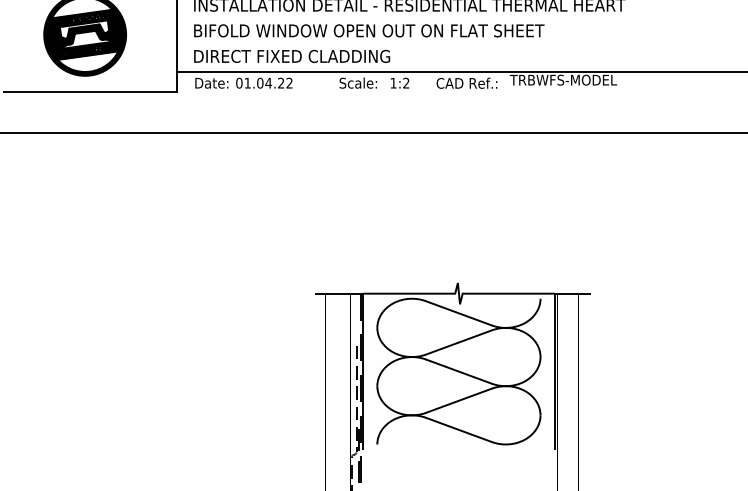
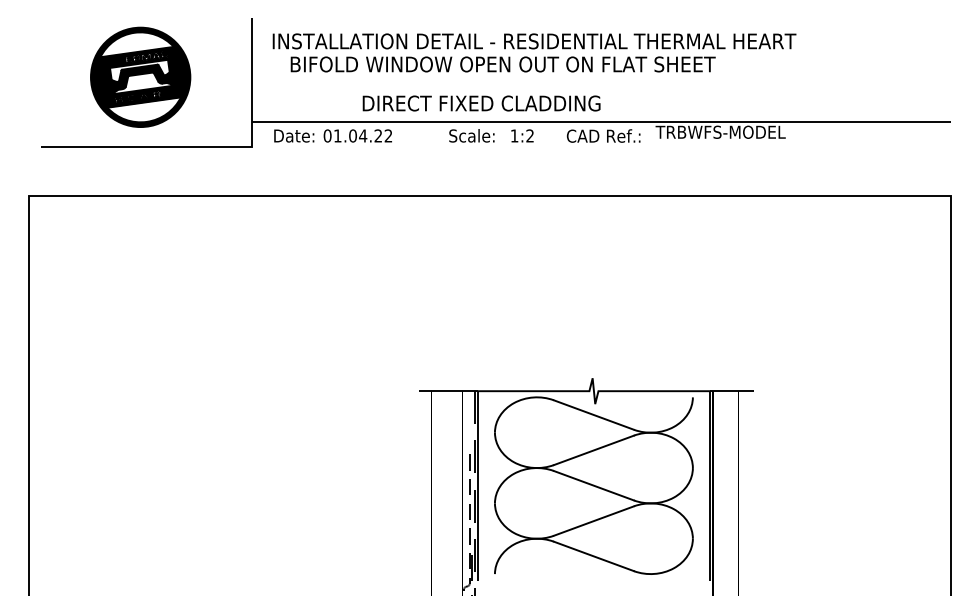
text: (368, 30) -> (502, 64), moved
text: (292, 56) -> (481, 103), moved

